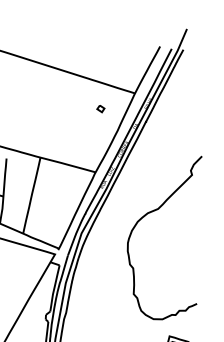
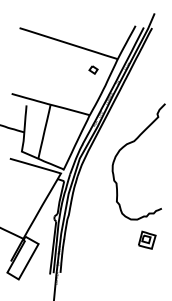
part: (100, 109) -> (93, 70), size x1.6

